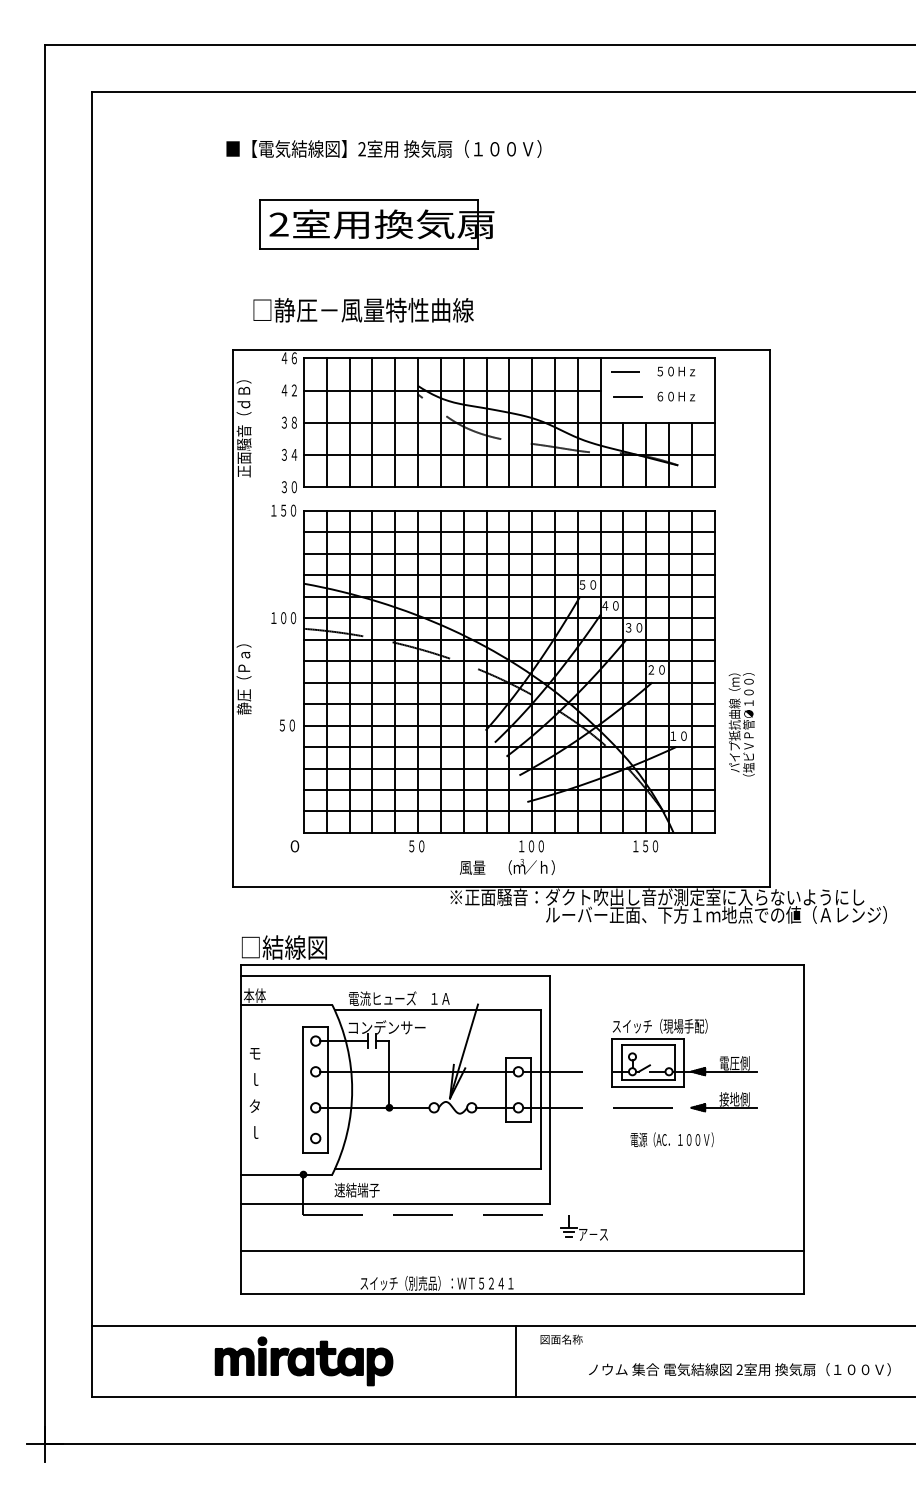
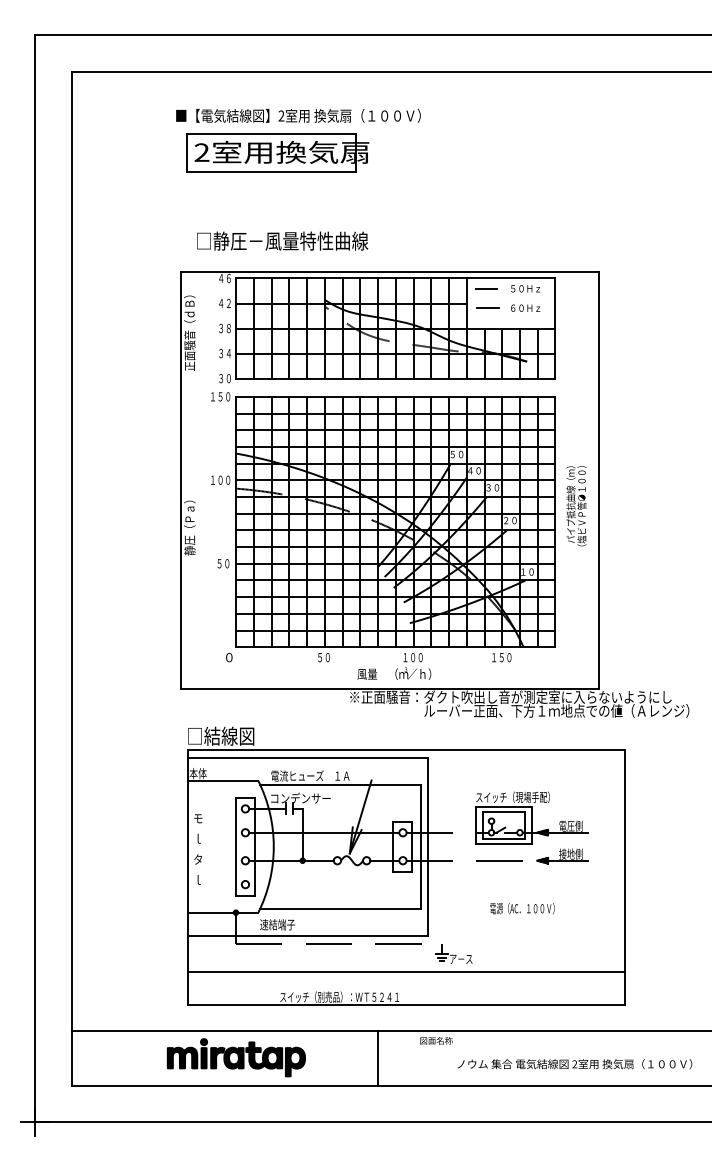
part: (376, 224) -> (277, 152), moved
text: (741, 725) -> (576, 506), moved
text: (672, 1139) -> (522, 908), moved
line: (516, 1361) -> (378, 1057), moved

